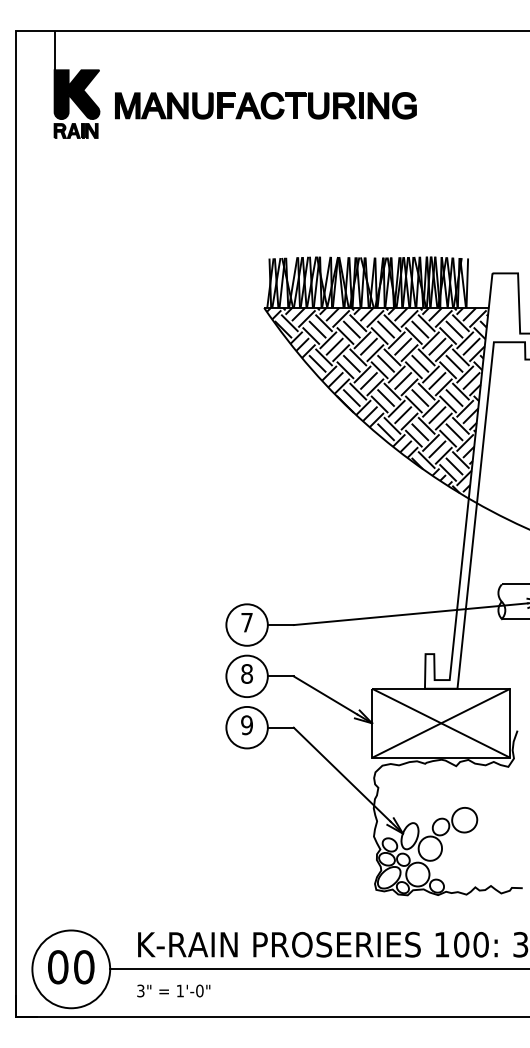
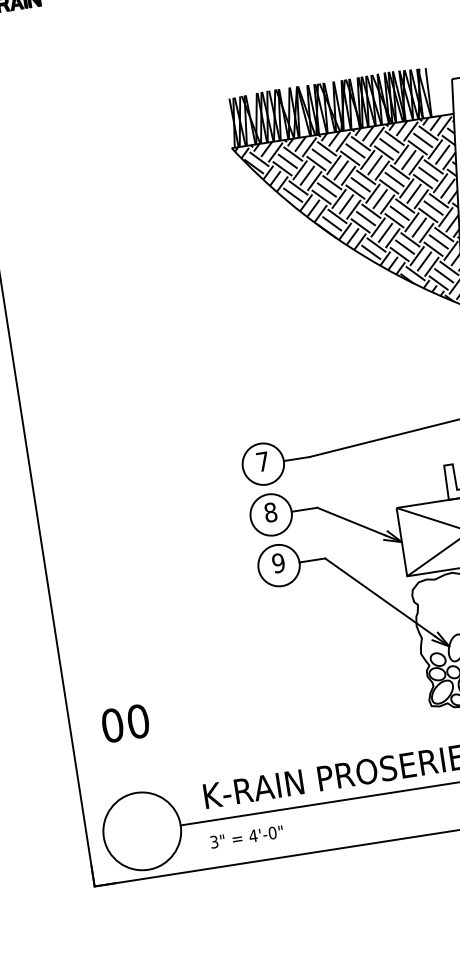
text: (71, 967) -> (125, 723), moved
text: (180, 990) -> (253, 835), 1'-0" -> 4'-0"

